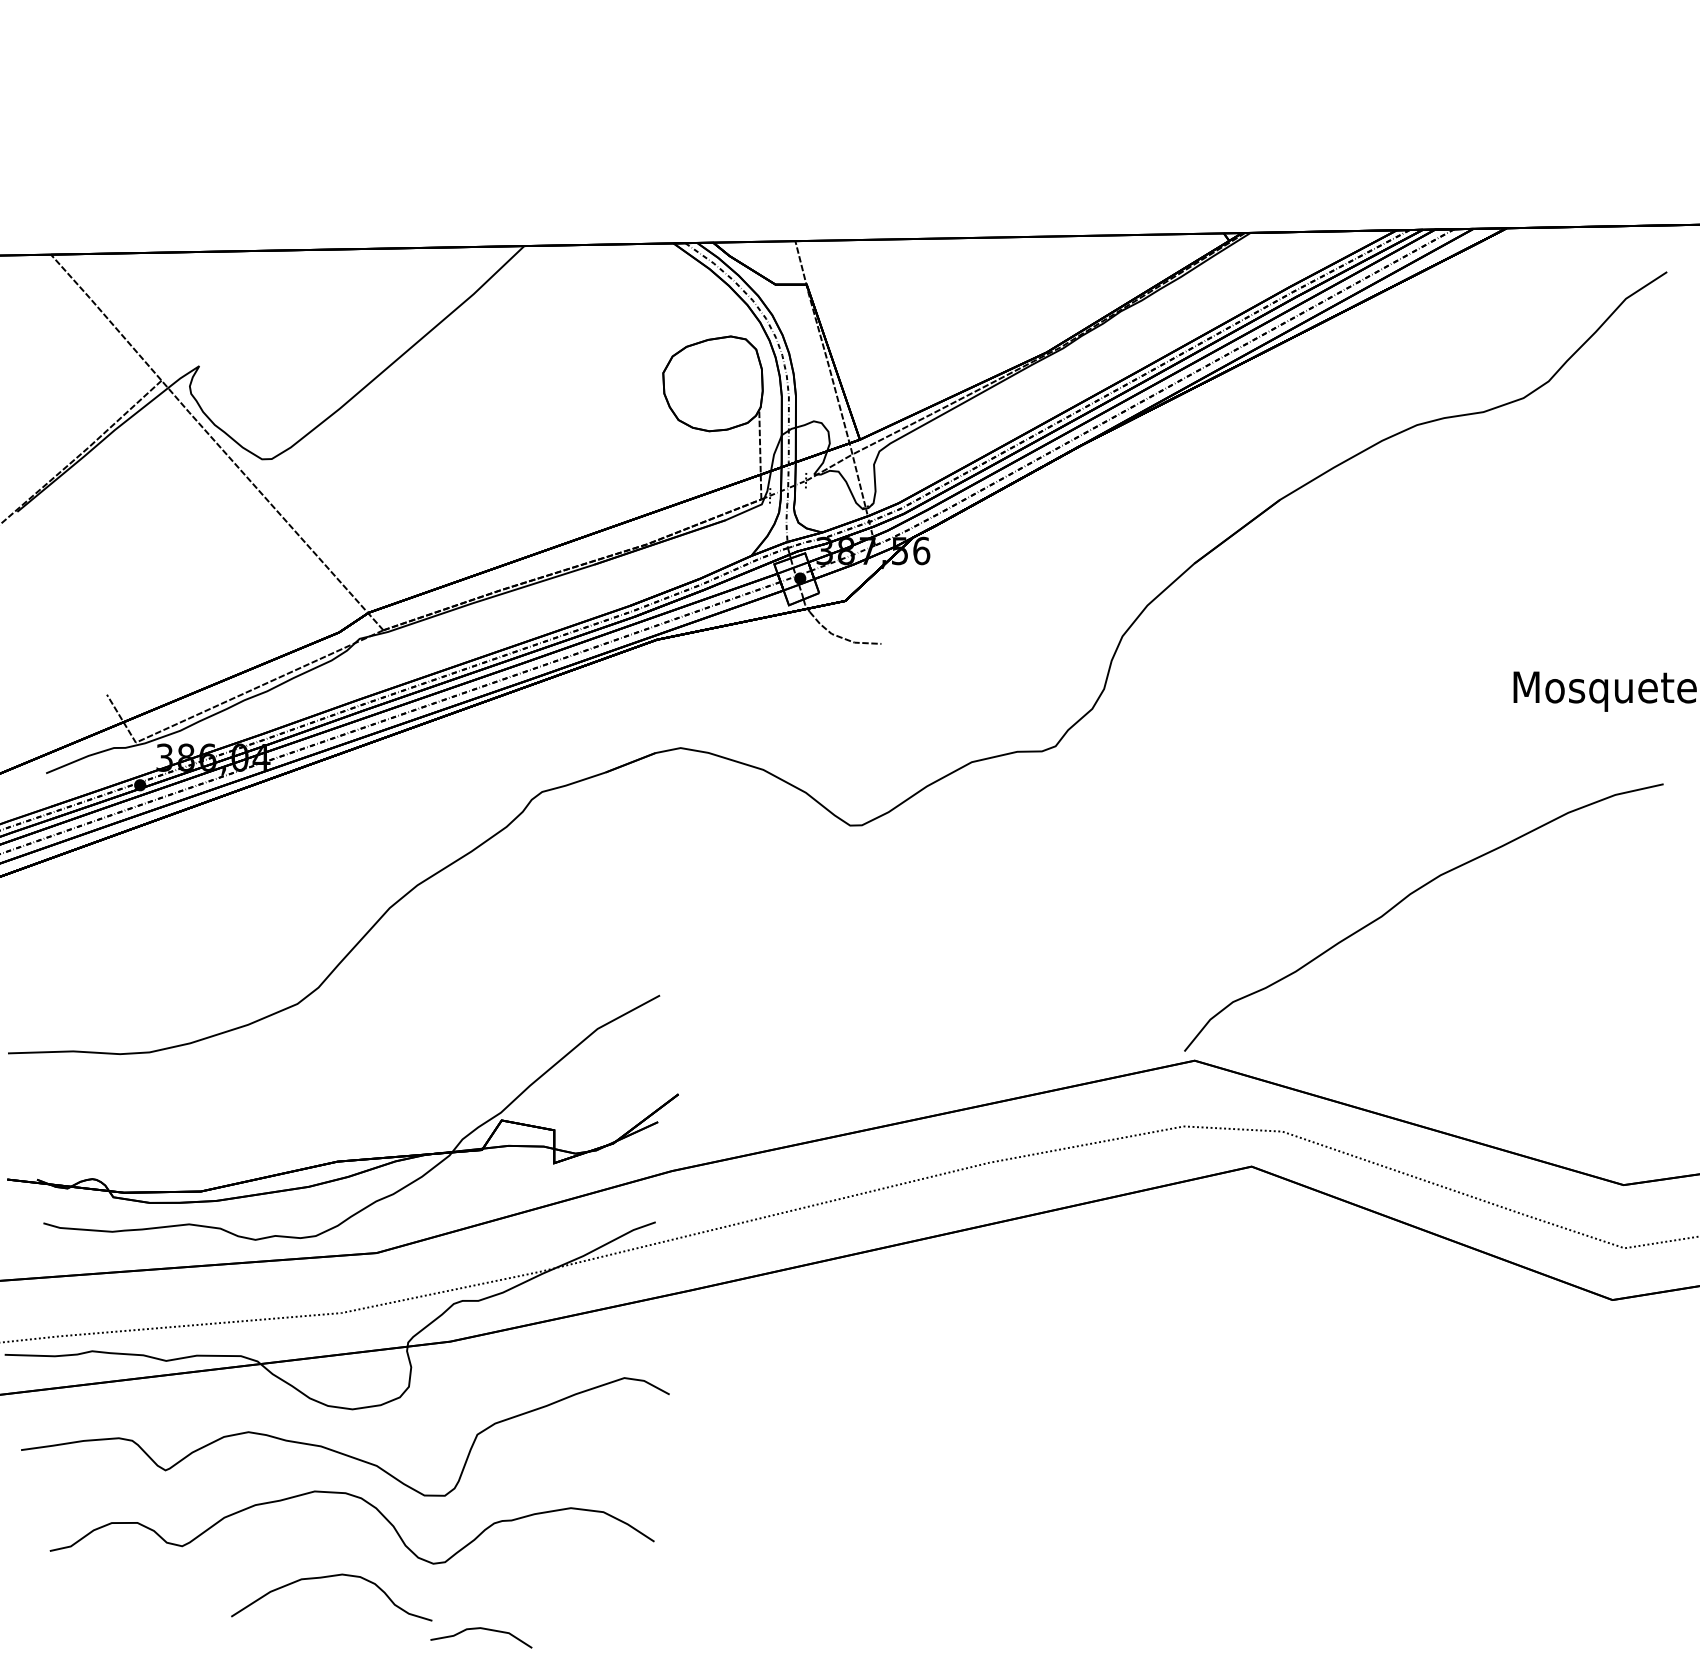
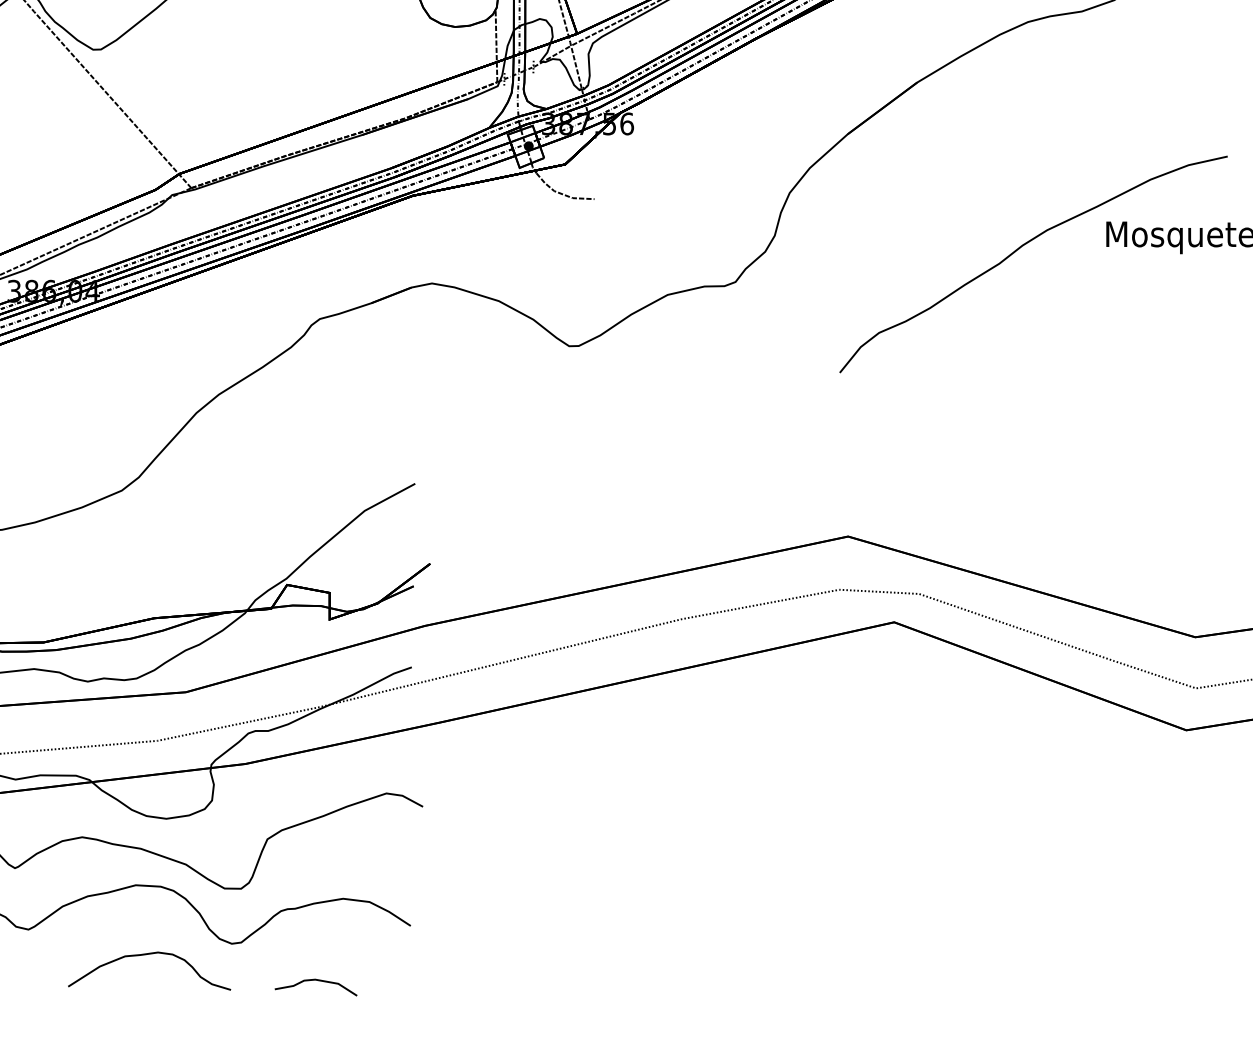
curve: (1405, 899) -> (1018, 249), moved
curve: (481, 1629) -> (316, 980), moved

